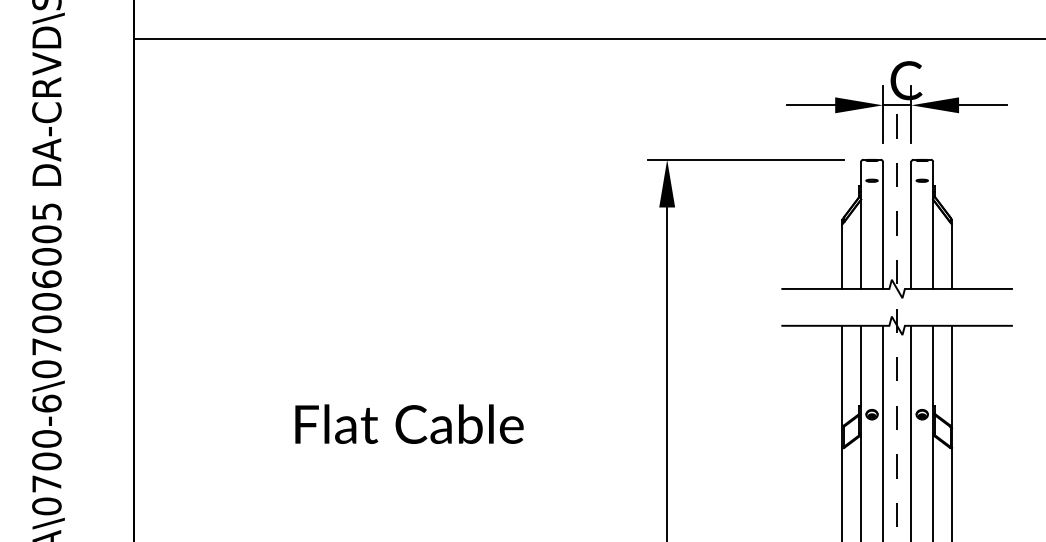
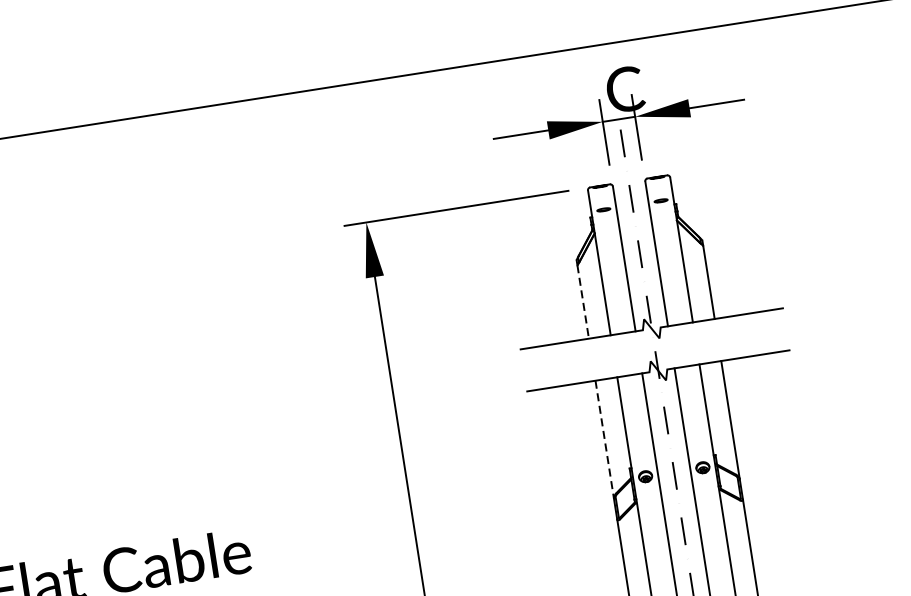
line: (842, 257) -> (583, 302), solid -> dashed
line: (842, 377) -> (605, 439), solid -> dashed

